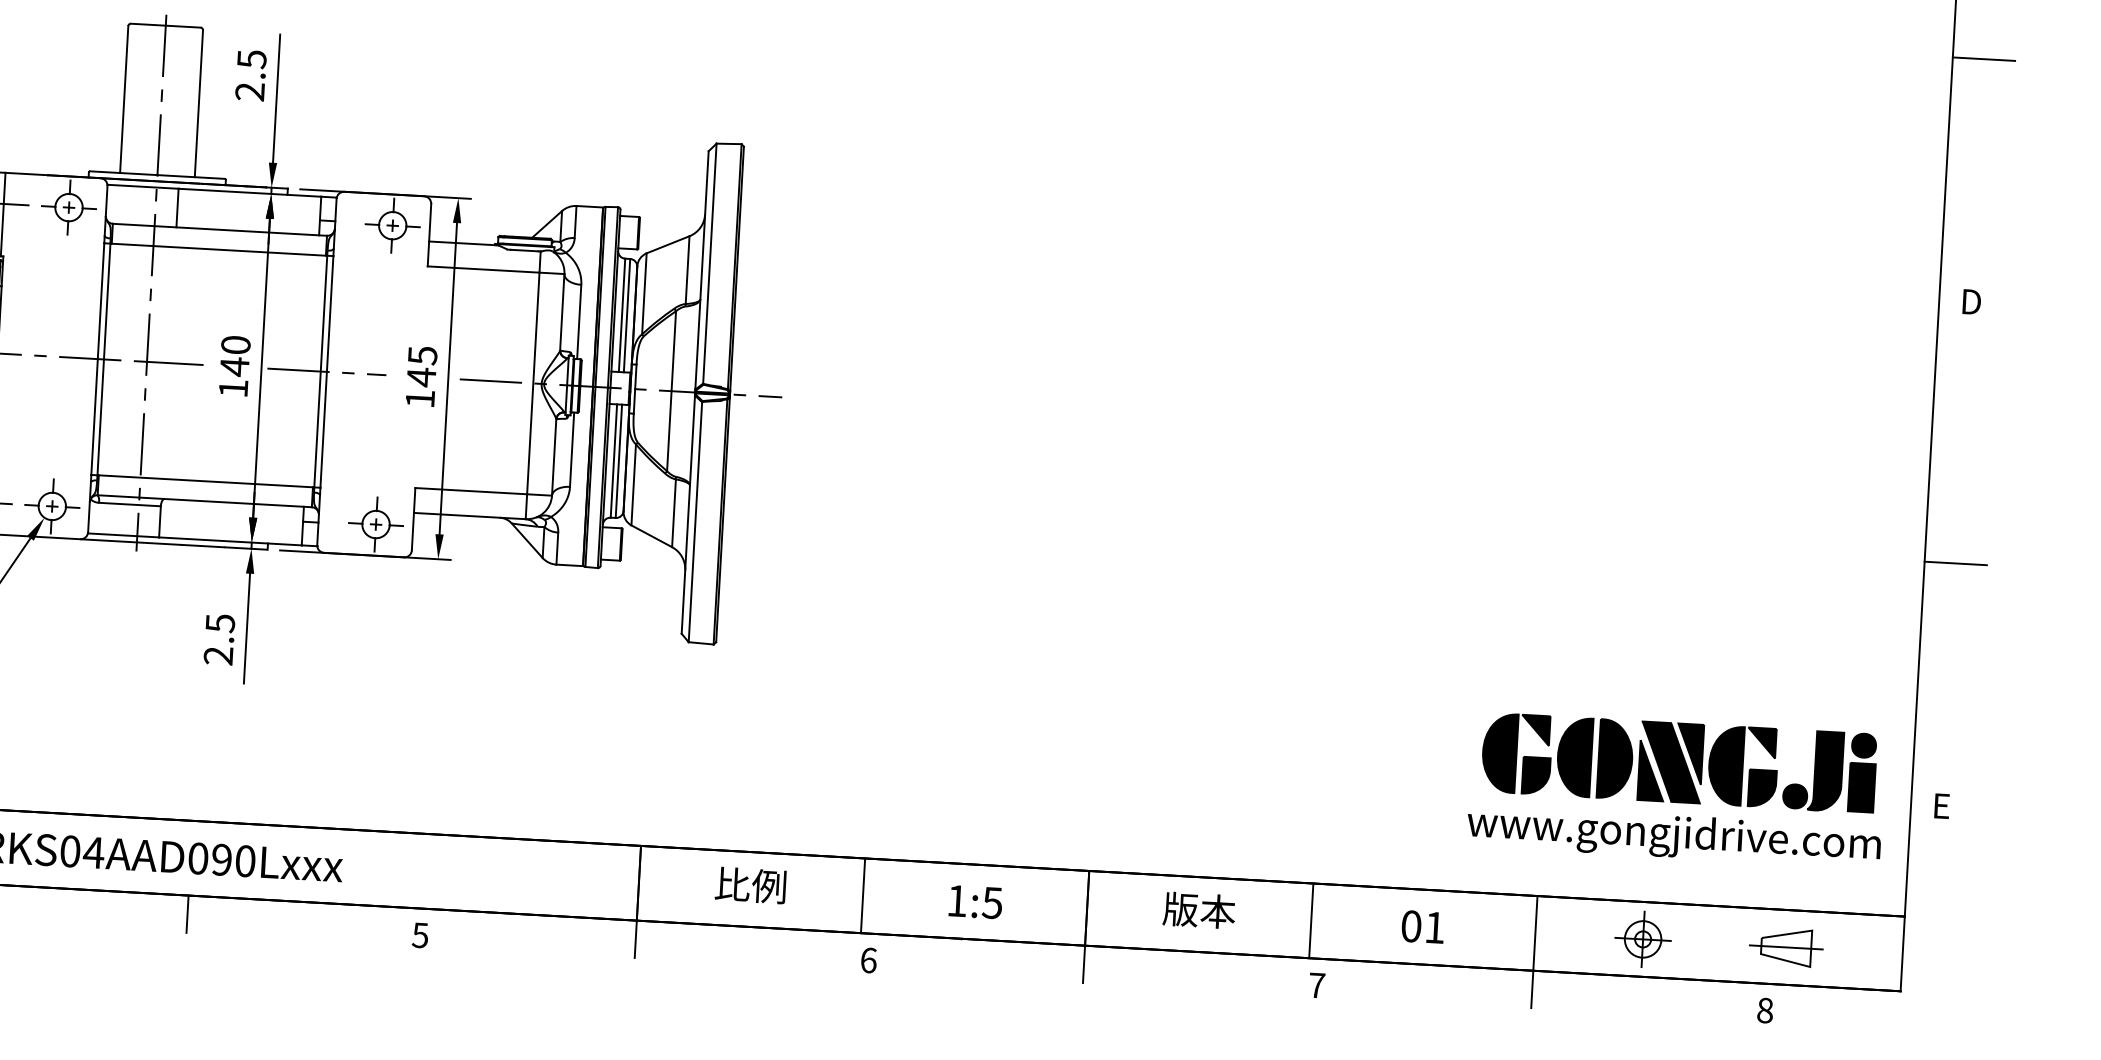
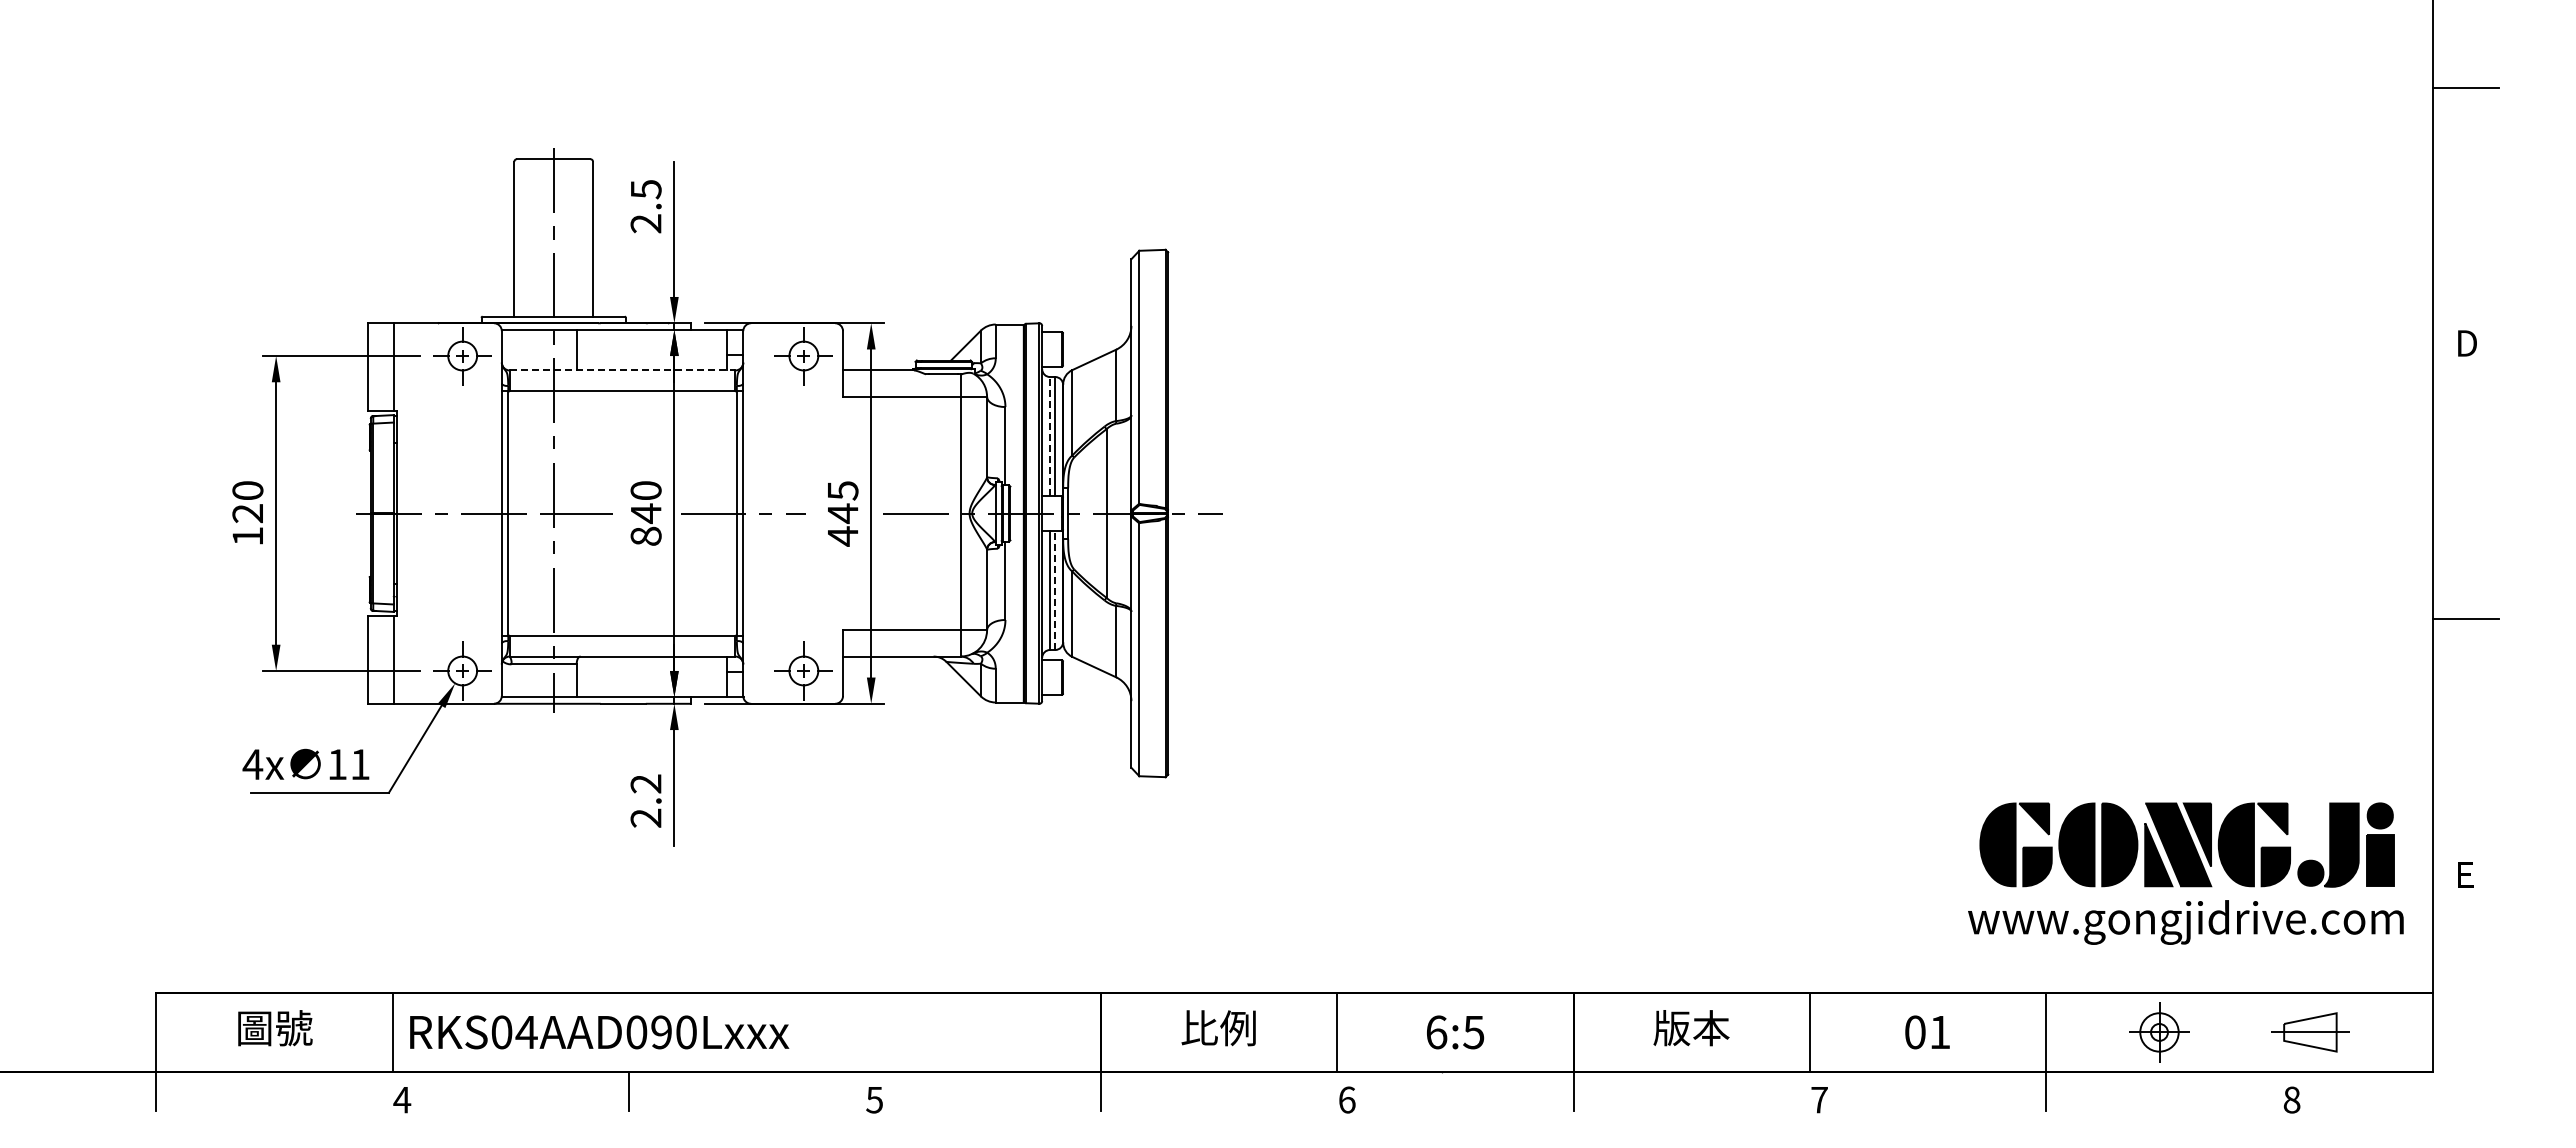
line: (219, 229) -> (622, 370), solid -> dashed
line: (622, 315) -> (1050, 436), solid -> dashed
text: (232, 387) -> (645, 535), 140 -> 840
text: (420, 399) -> (843, 536), 145 -> 445
line: (619, 461) -> (1055, 590), solid -> dashed
text: (219, 622) -> (645, 783), 2.5 -> 2.2
text: (958, 901) -> (1437, 1032), 1:5 -> 6:5

